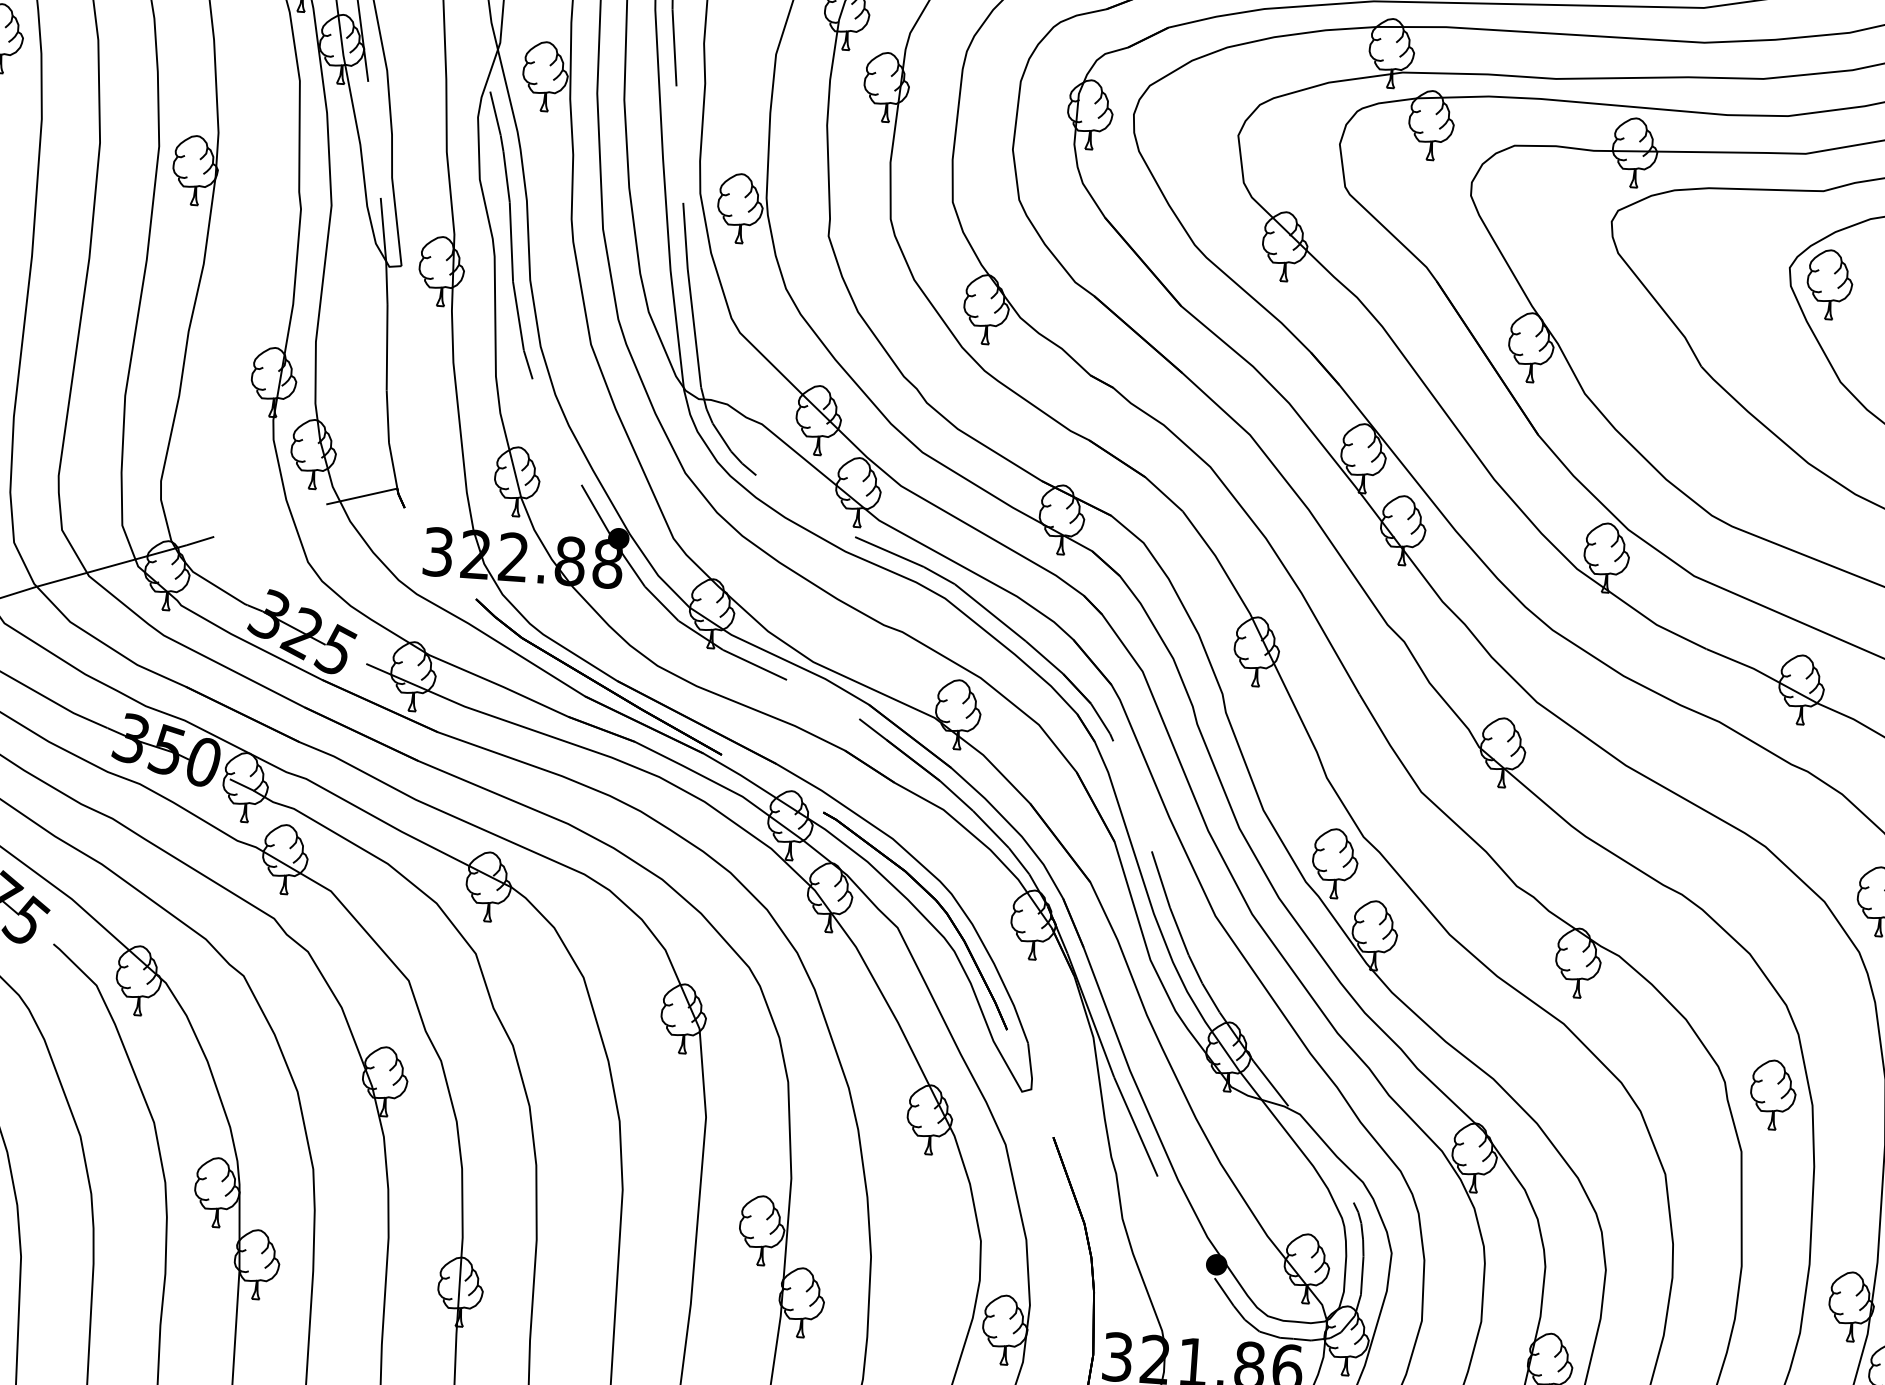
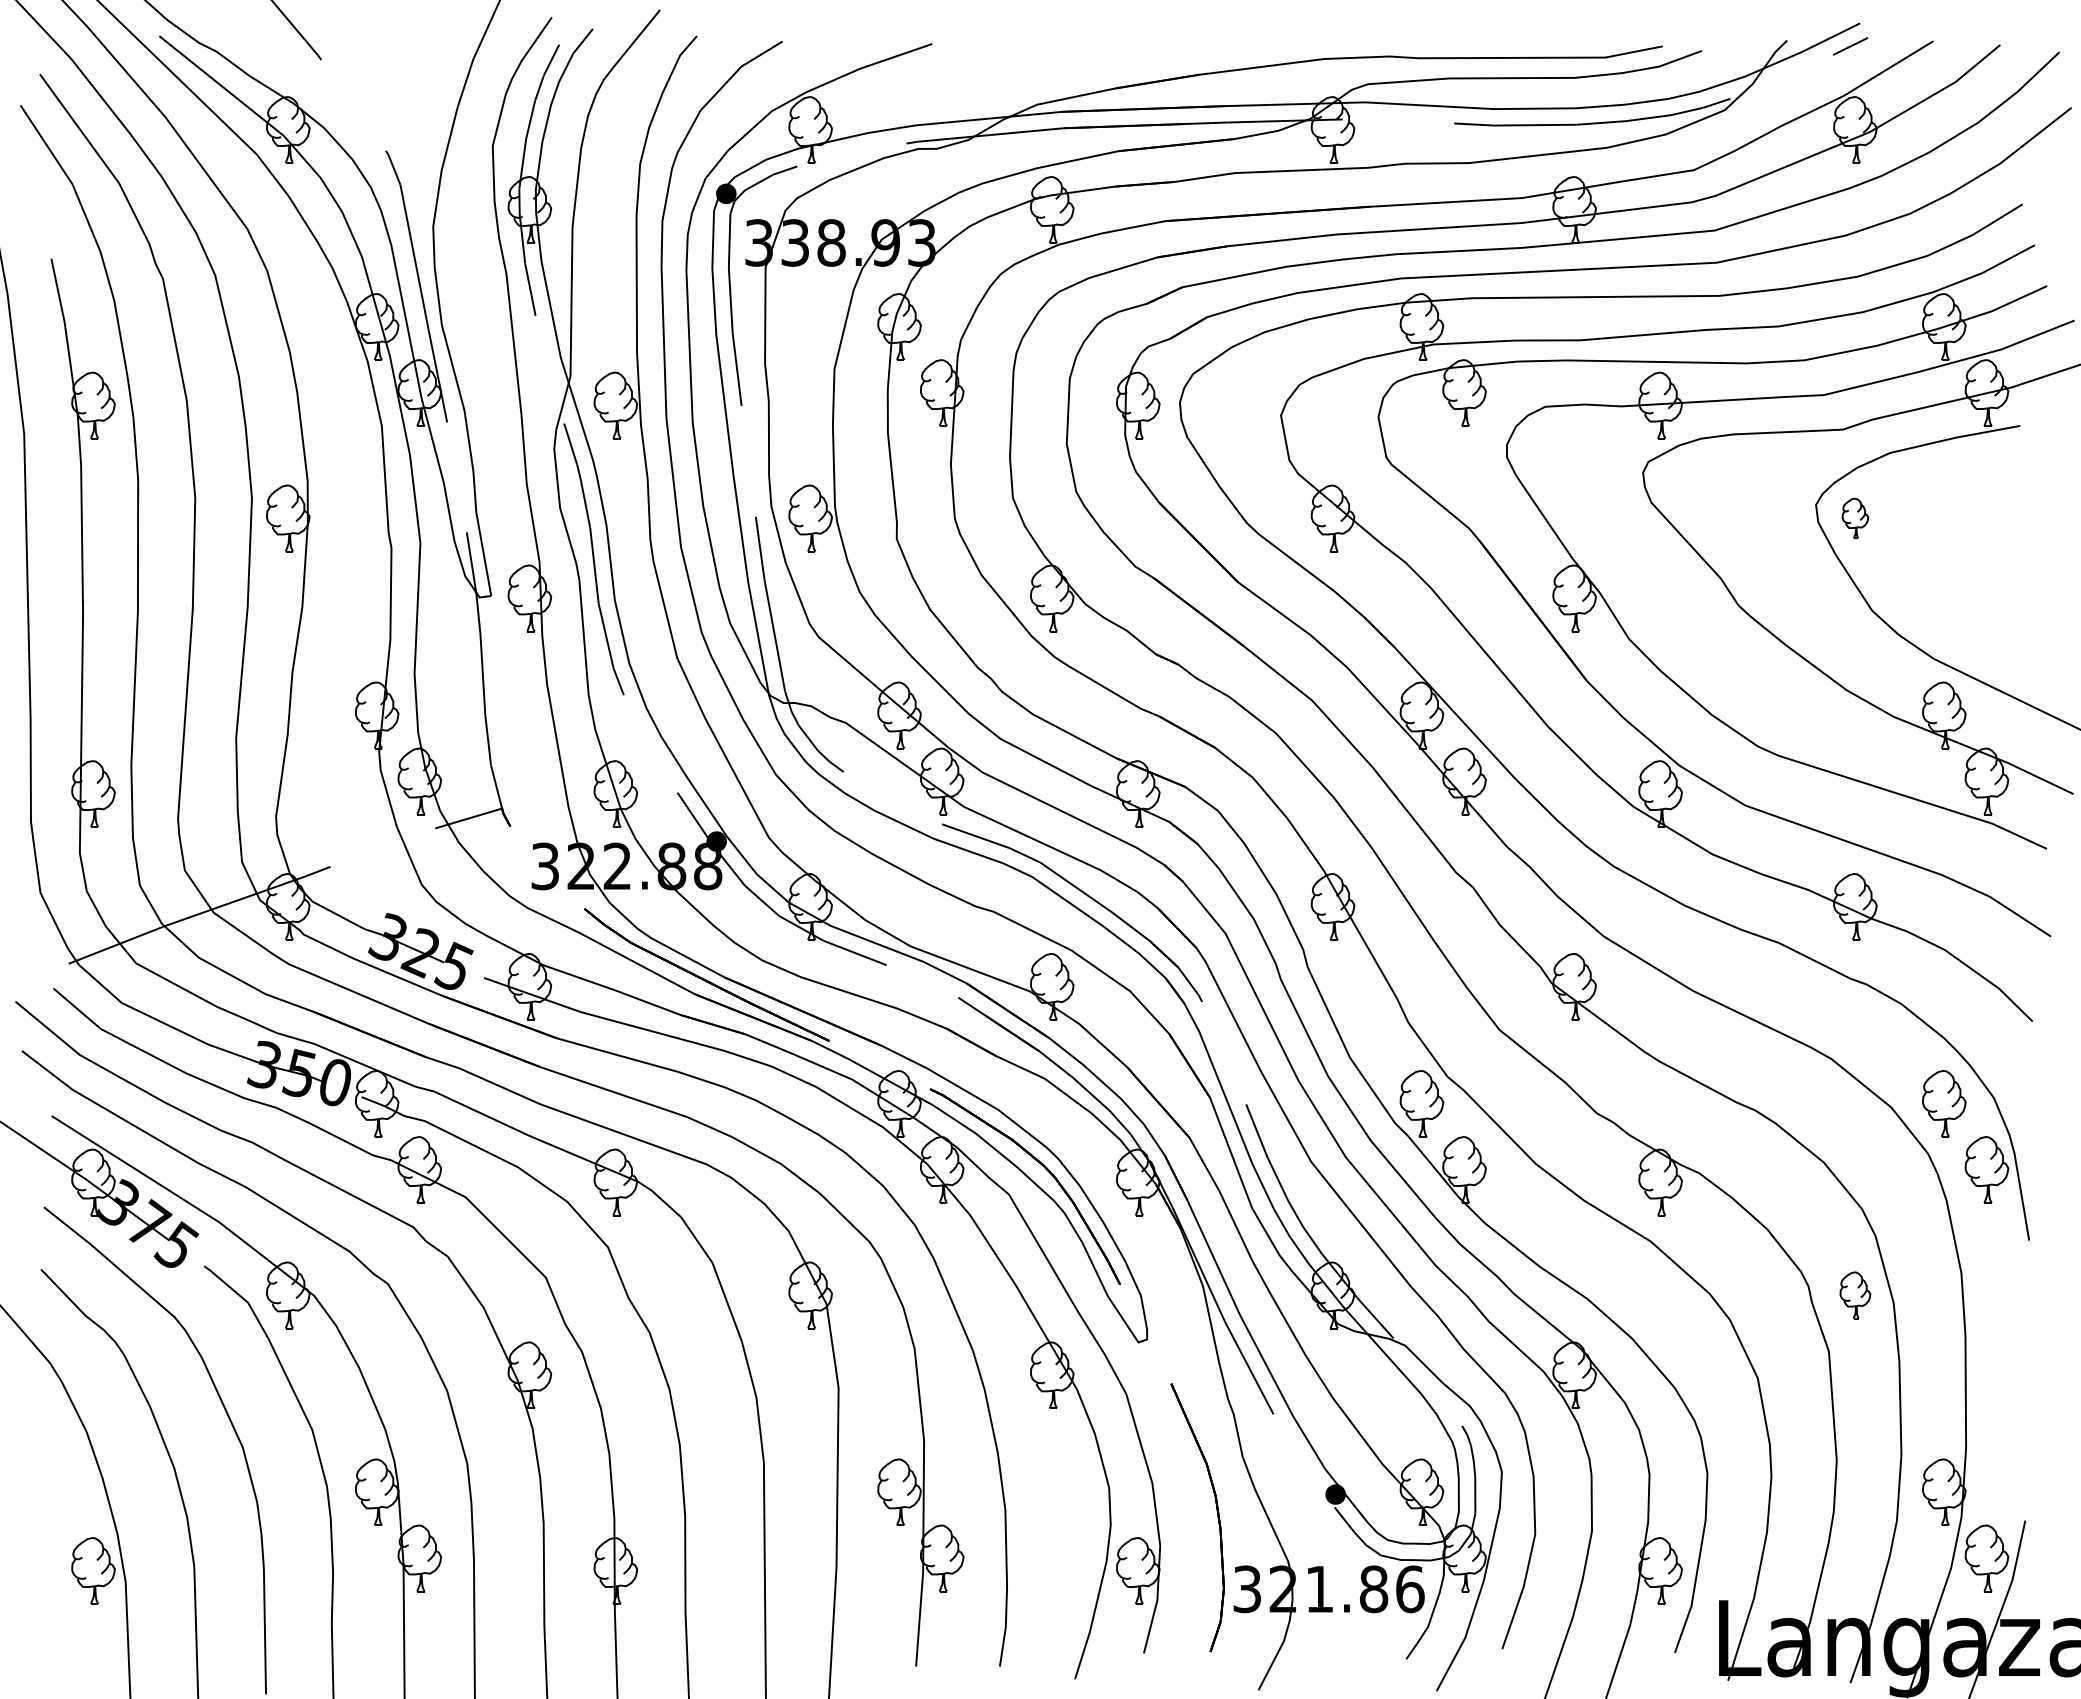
part: (1829, 284) -> (1855, 518), size x0.6
part: (1773, 1095) -> (1855, 1295), size x0.7

